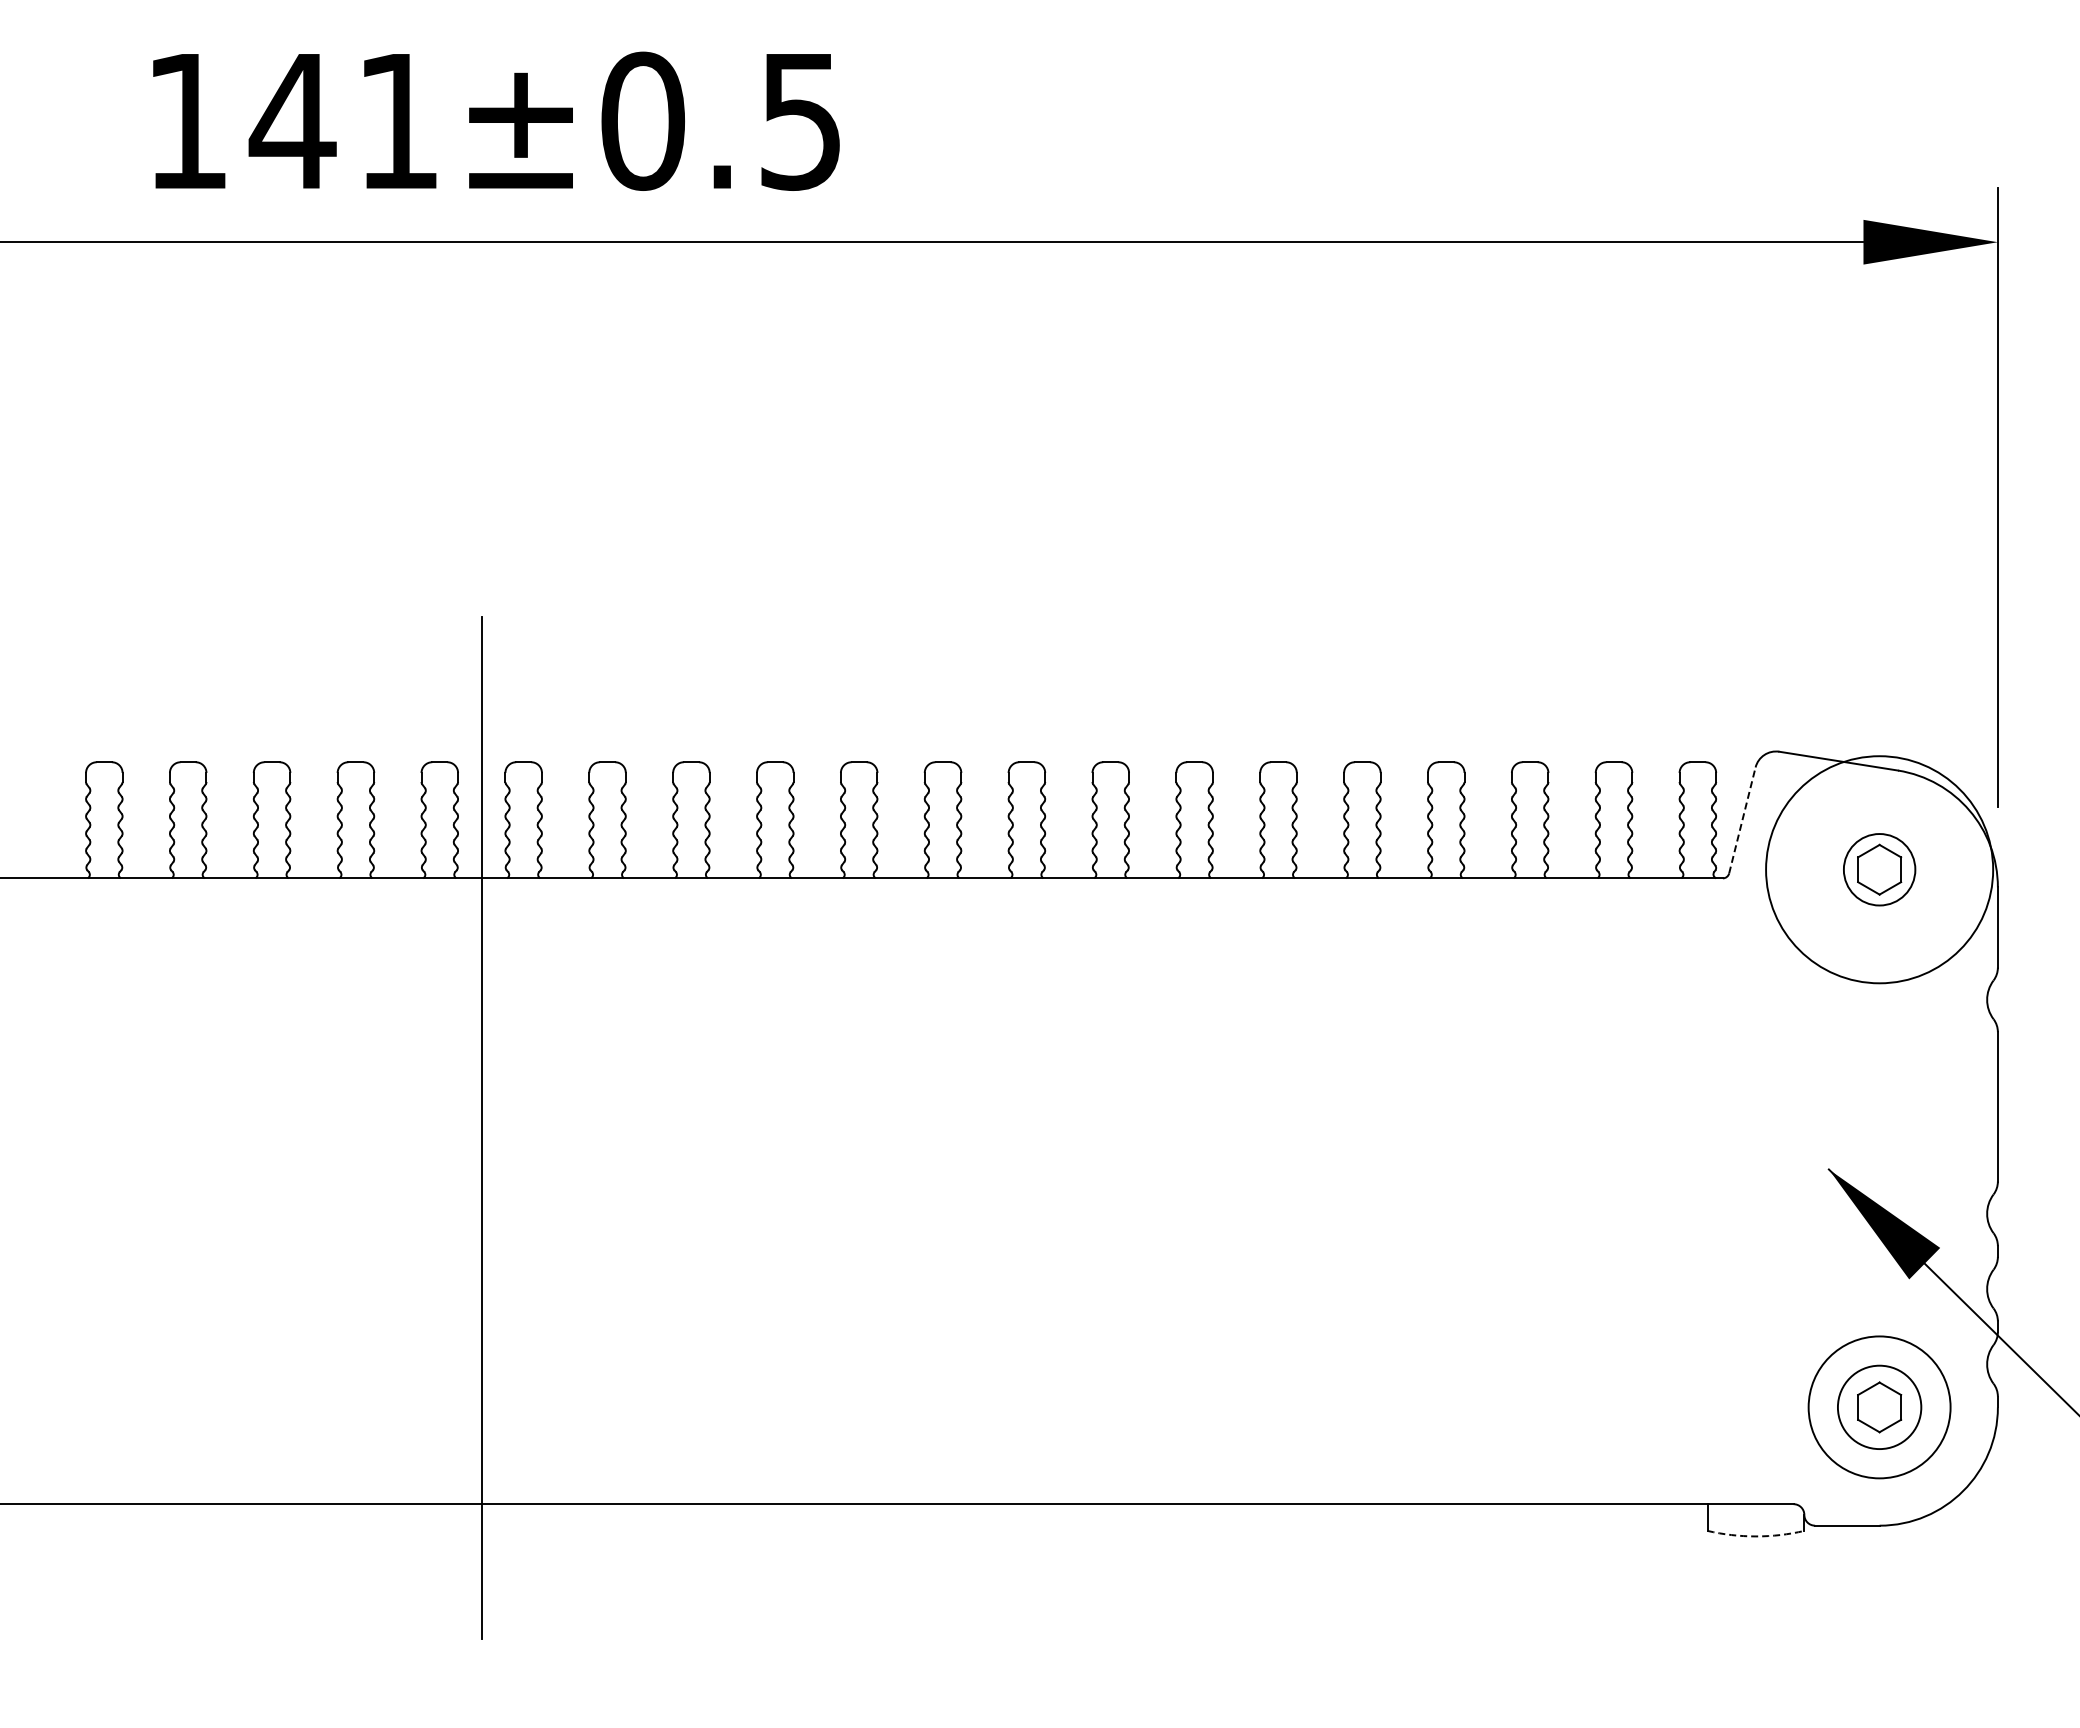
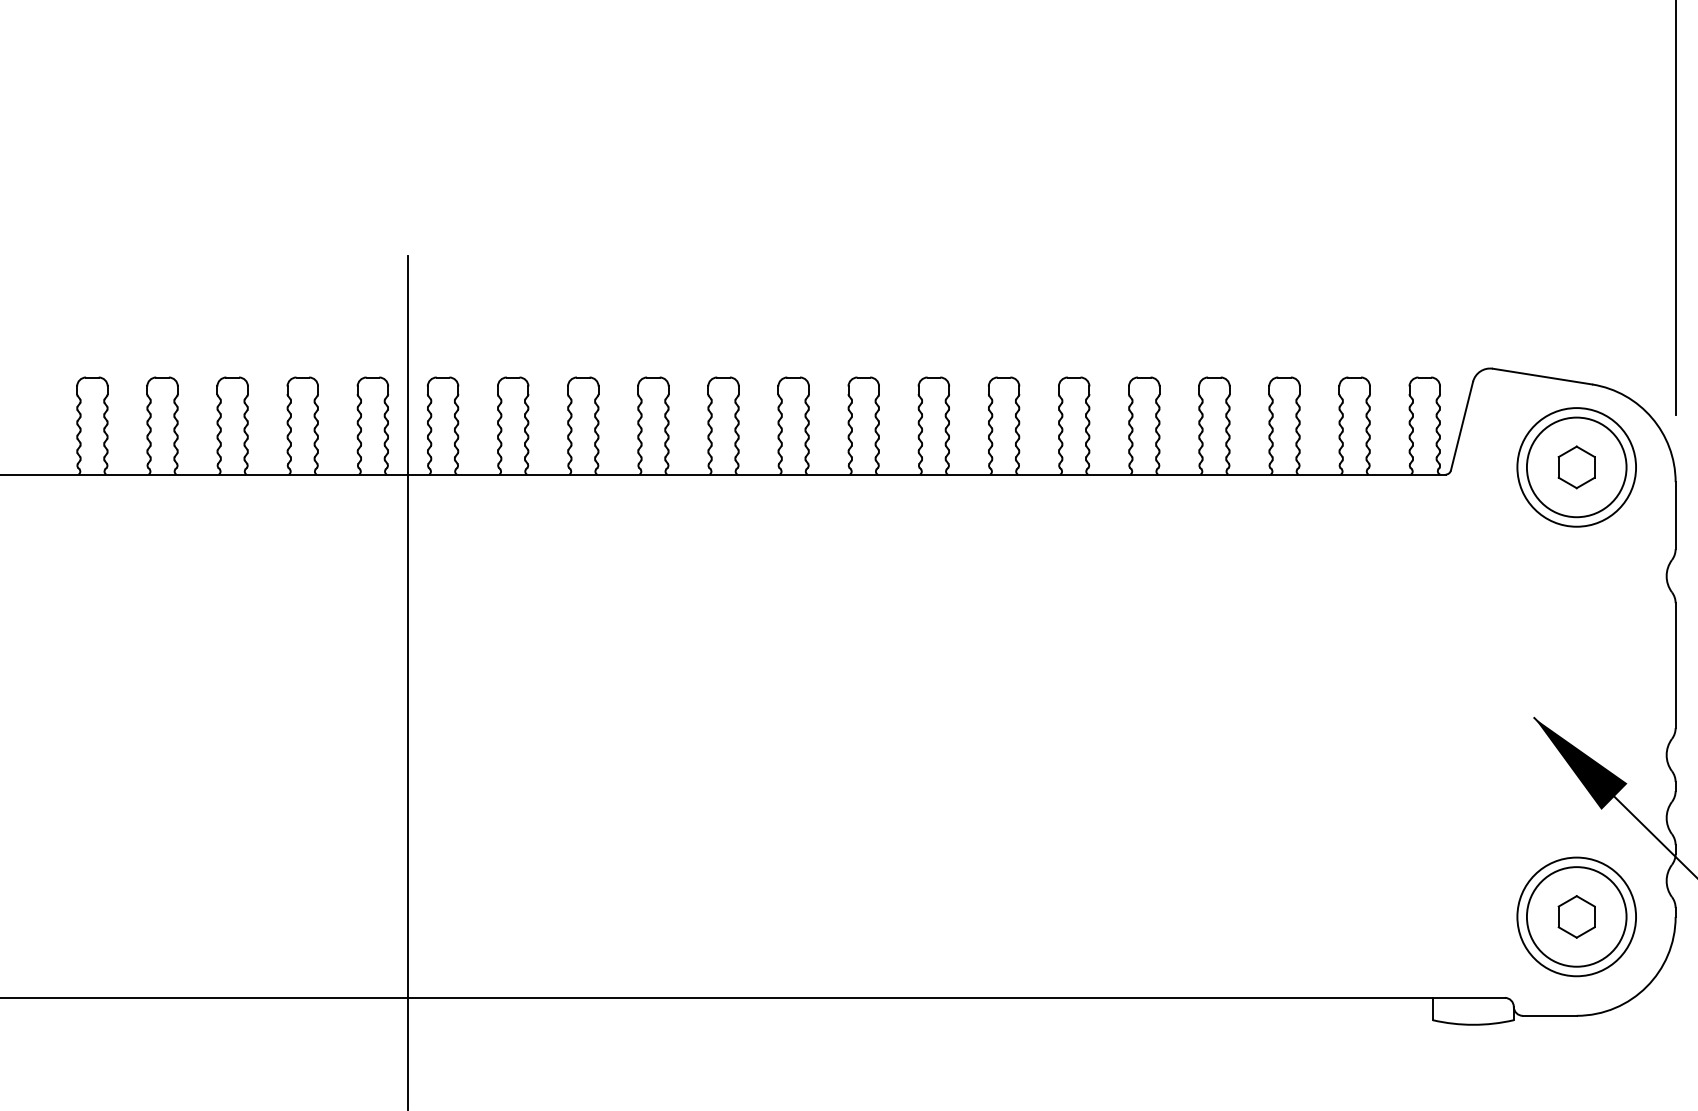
line: (1742, 820) -> (1462, 426), dashed -> solid
circle: (1879, 869) -> (1576, 467), size x0.62
circle: (1879, 869) -> (1576, 467), size x1.67
circle: (1879, 1406) -> (1576, 916), size x1.43
arc: (1755, 1536) -> (1472, 1024), dashed -> solid

